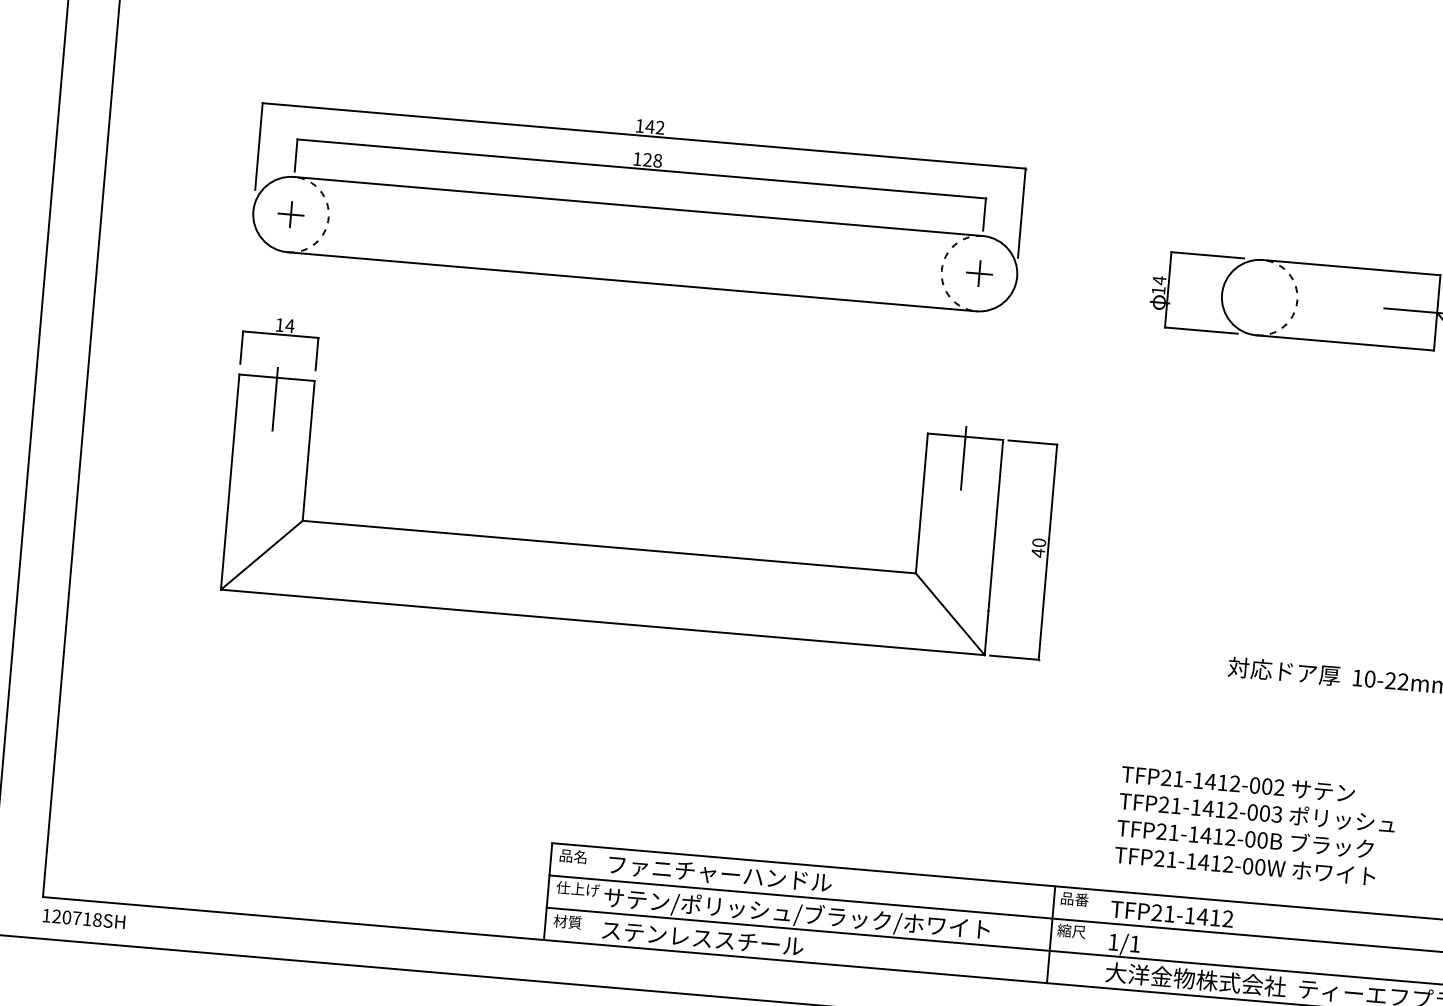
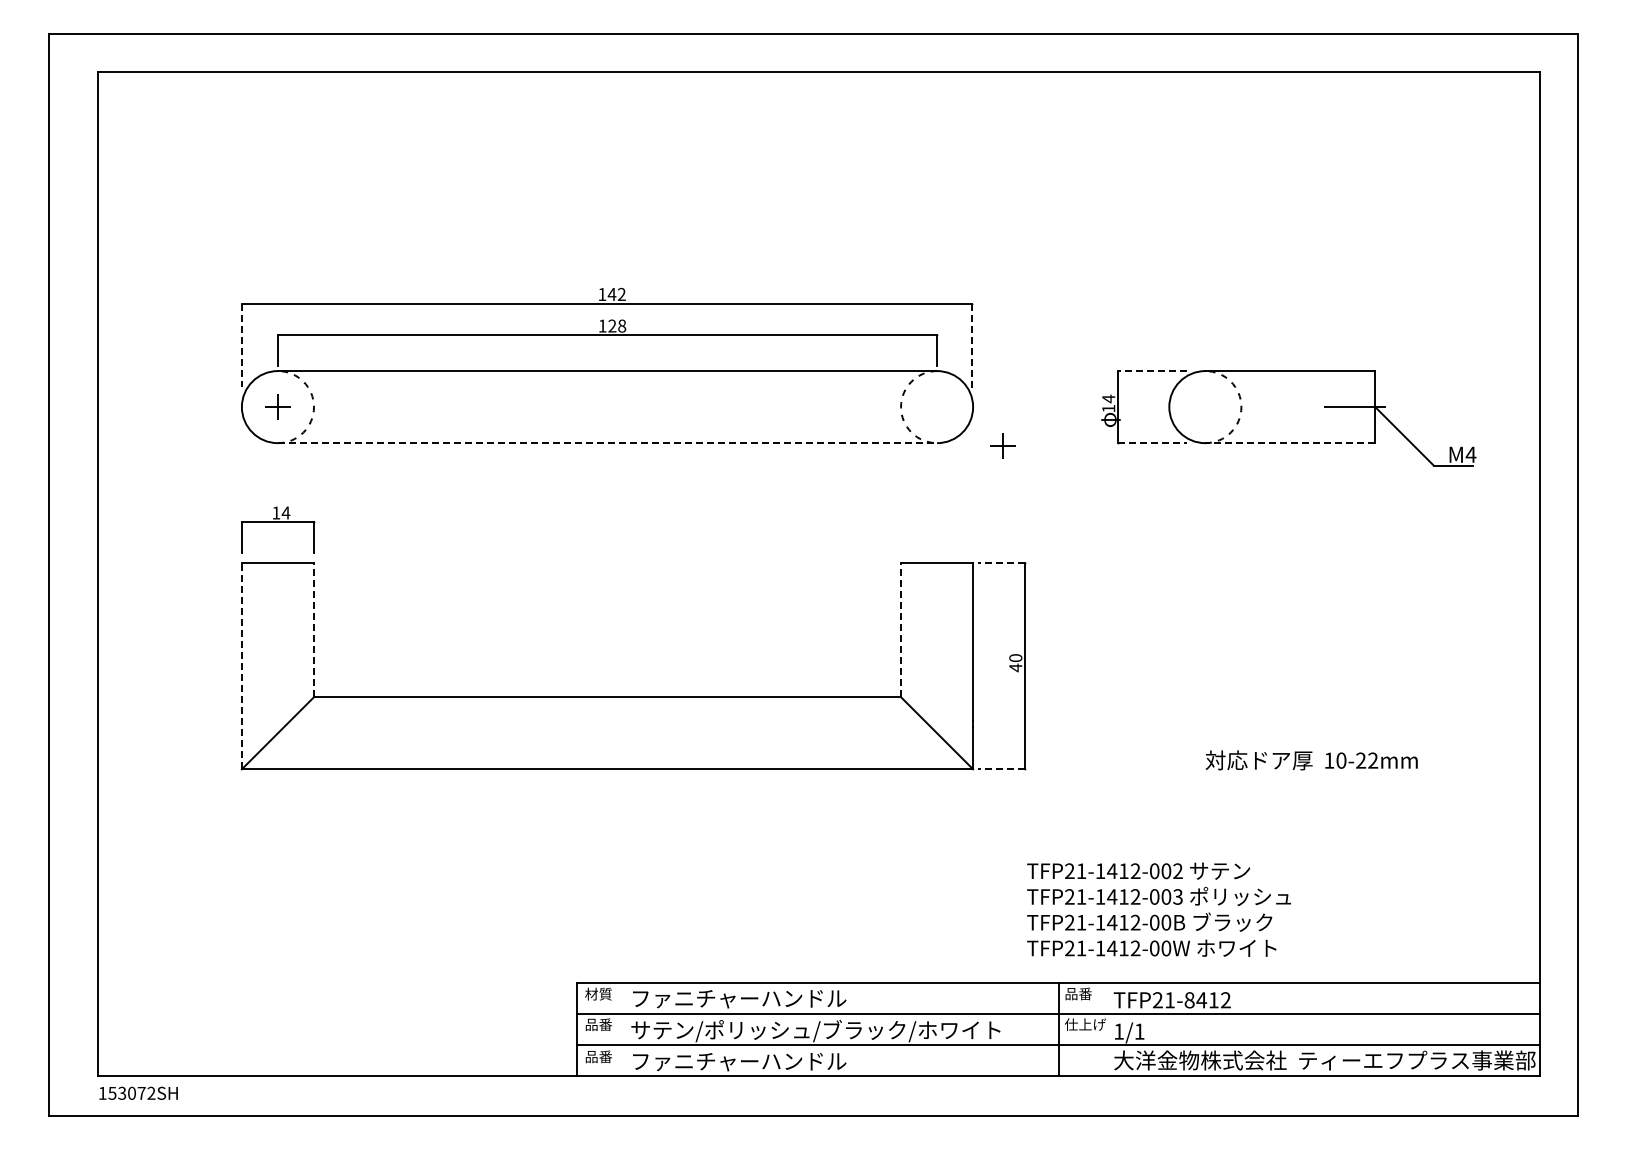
line: (258, 147) -> (241, 345), solid -> dashed
line: (1021, 213) -> (972, 346), solid -> dashed
line: (1207, 255) -> (1152, 371), solid -> dashed
part: (978, 272) -> (1002, 445), moved
line: (631, 282) -> (607, 443), solid -> dashed
line: (1201, 330) -> (1152, 443), solid -> dashed
line: (1345, 343) -> (1290, 443), solid -> dashed
line: (274, 398) -> (277, 583), removed
line: (1032, 442) -> (1001, 563), solid -> dashed
line: (309, 451) -> (314, 630), solid -> dashed
line: (964, 457) -> (937, 583), removed
line: (229, 482) -> (241, 666), solid -> dashed
line: (922, 503) -> (901, 630), solid -> dashed
line: (1014, 657) -> (1001, 769), solid -> dashed
text: (1255, 825) -> (1158, 909), moved
text: (573, 855) -> (598, 993), 品名 -> 材質
text: (577, 888) -> (605, 1024), 仕上げ -> 品番
text: (1189, 916) -> (1189, 1000), TFP21-1412 -> TFP21-8412
text: (76, 917) -> (131, 1092), 120718SH -> 153072SH
text: (567, 921) -> (598, 1056), 材質 -> 品番
text: (1079, 931) -> (1085, 1024), 縮尺 -> 仕上げ
text: (714, 940) -> (739, 1062), ステンレススチール -> ファニチャーハンドル

